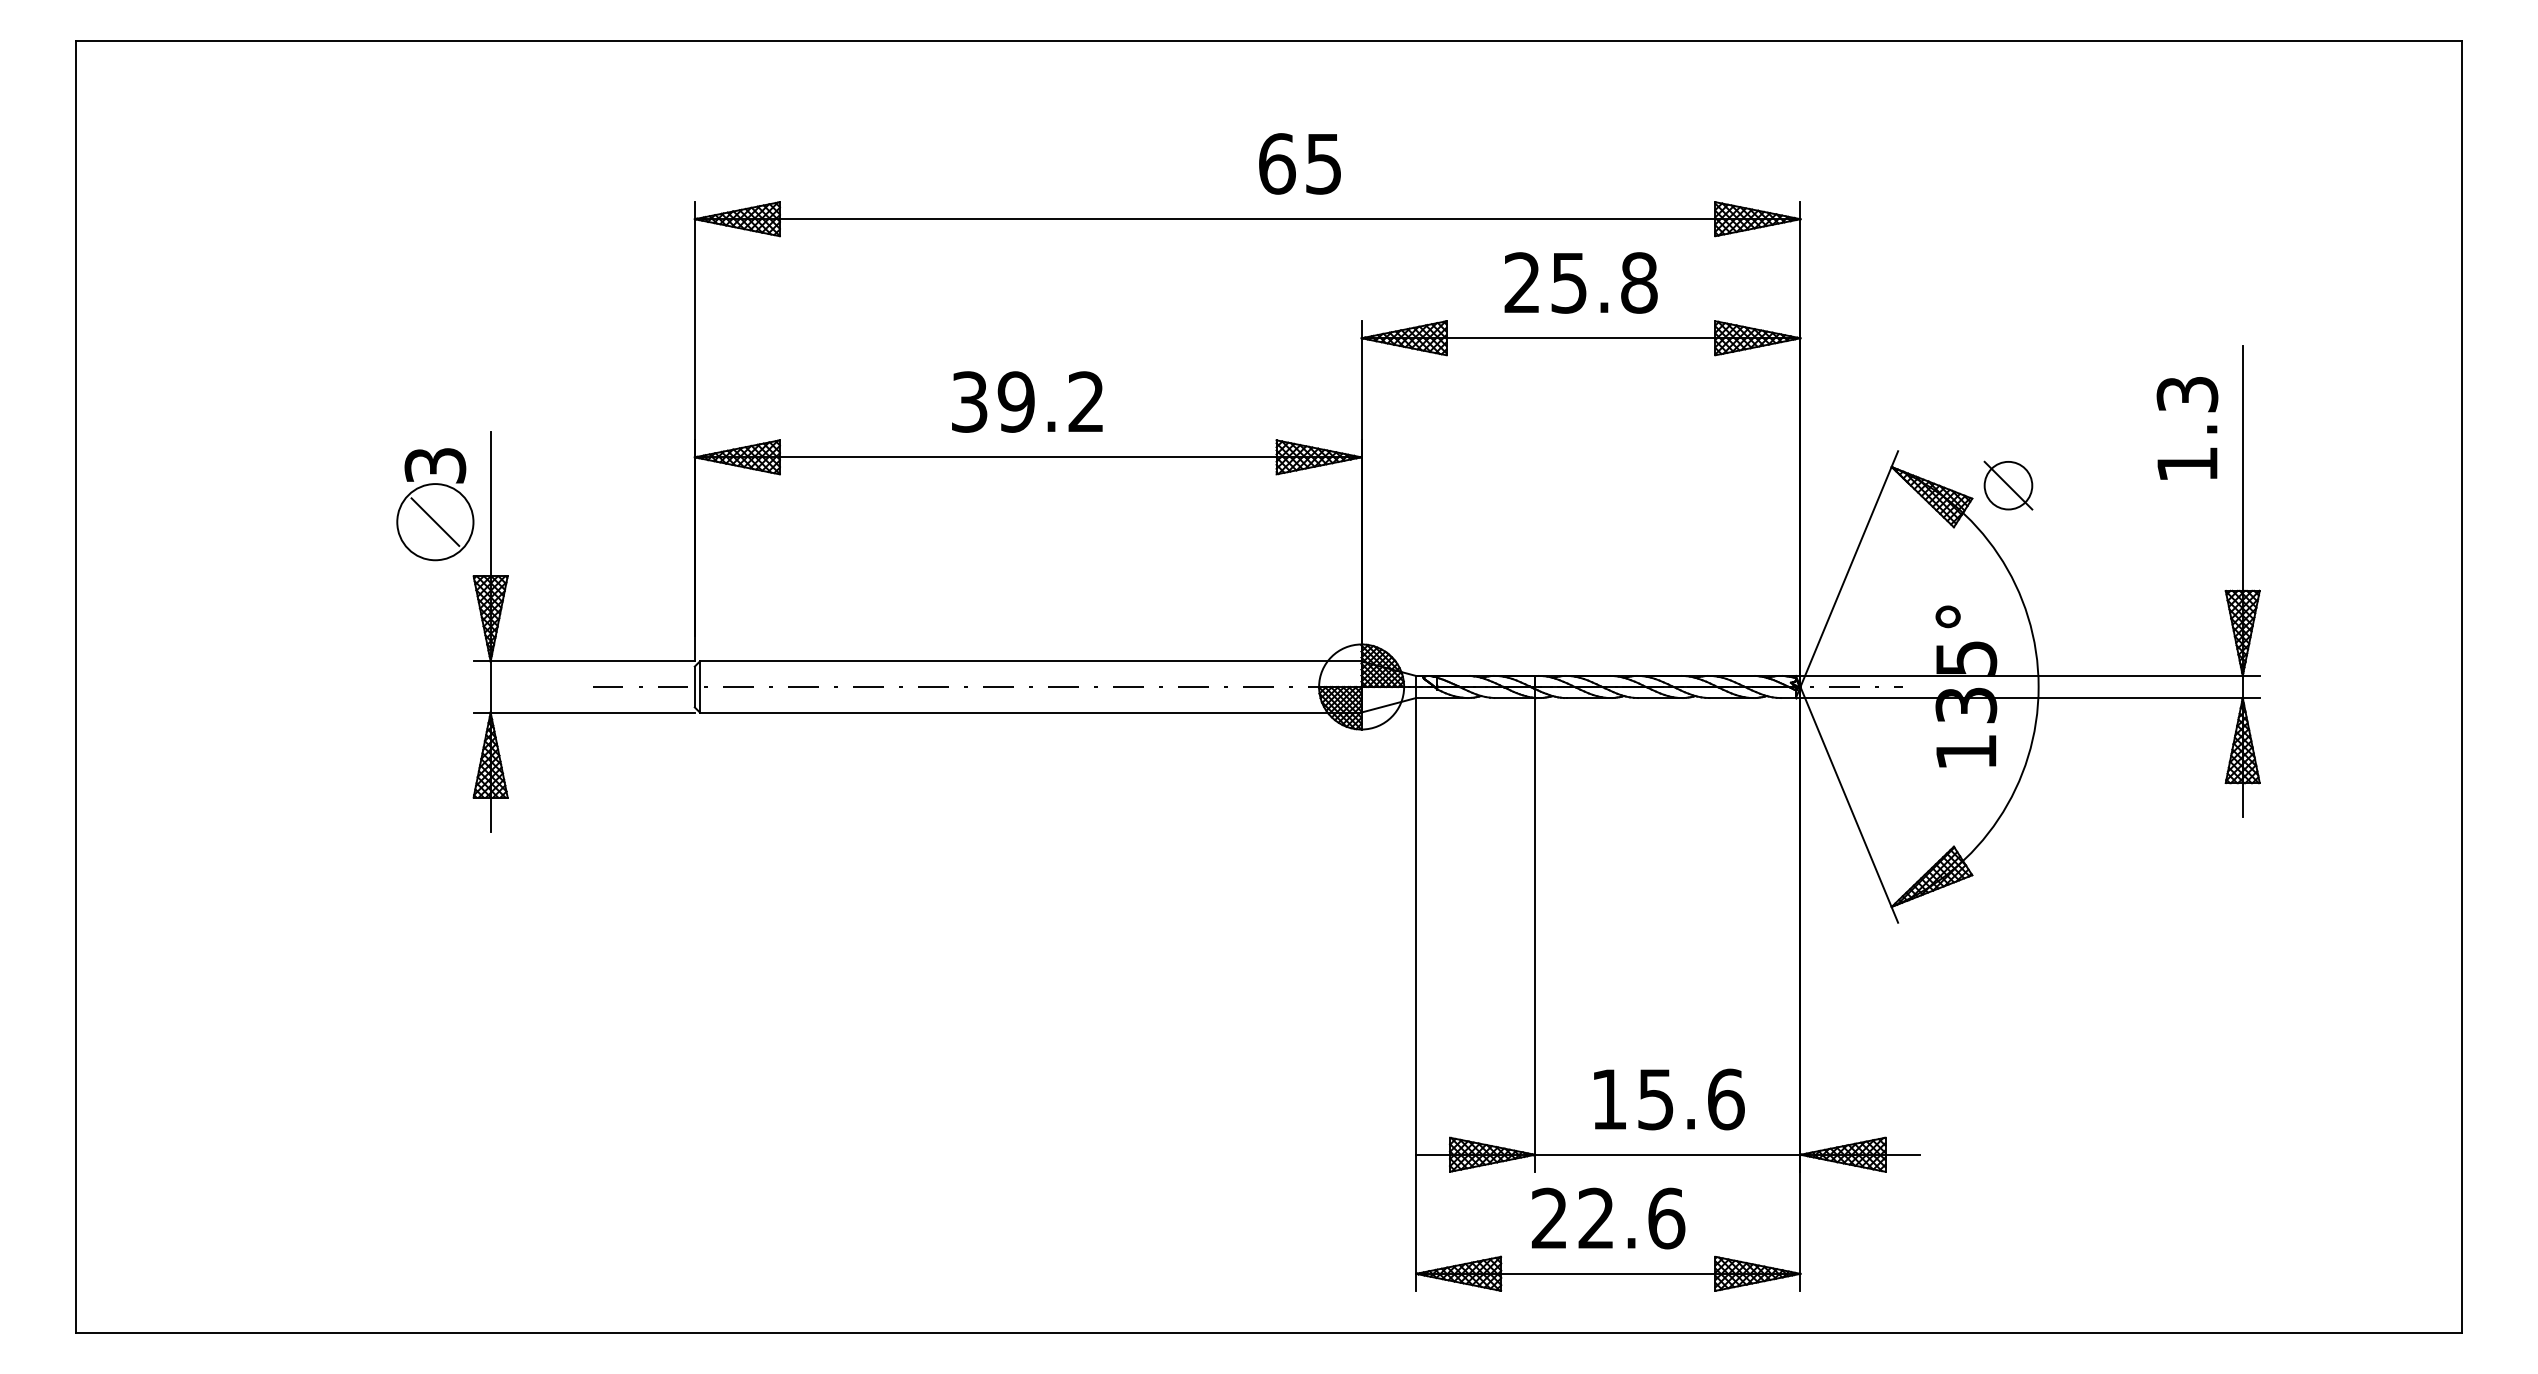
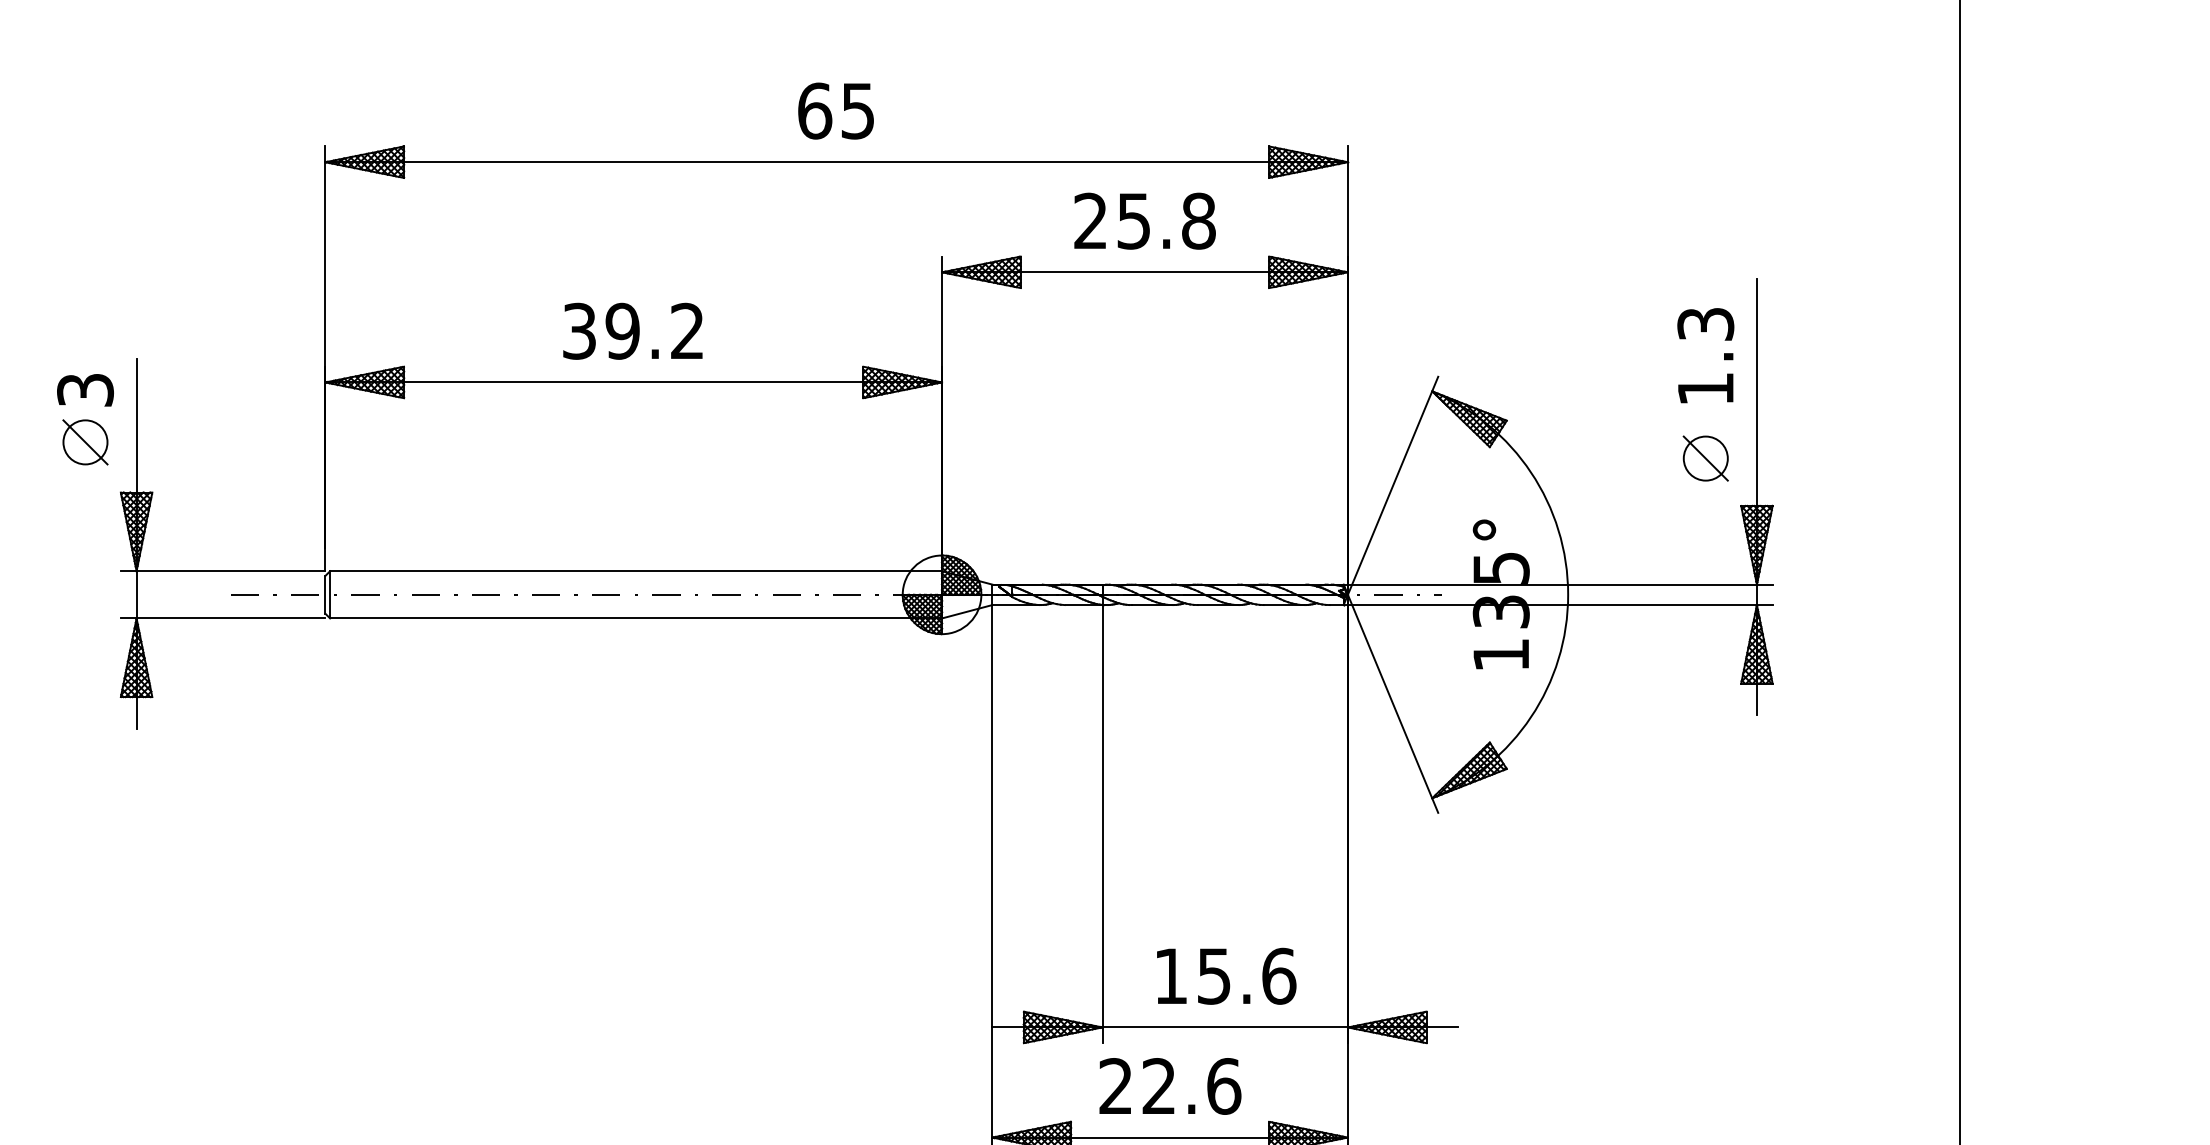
text: (1299, 163) -> (835, 110), moved
part: (2008, 485) -> (1705, 458), moved
circle: (435, 521) -> (85, 441), size x0.62

